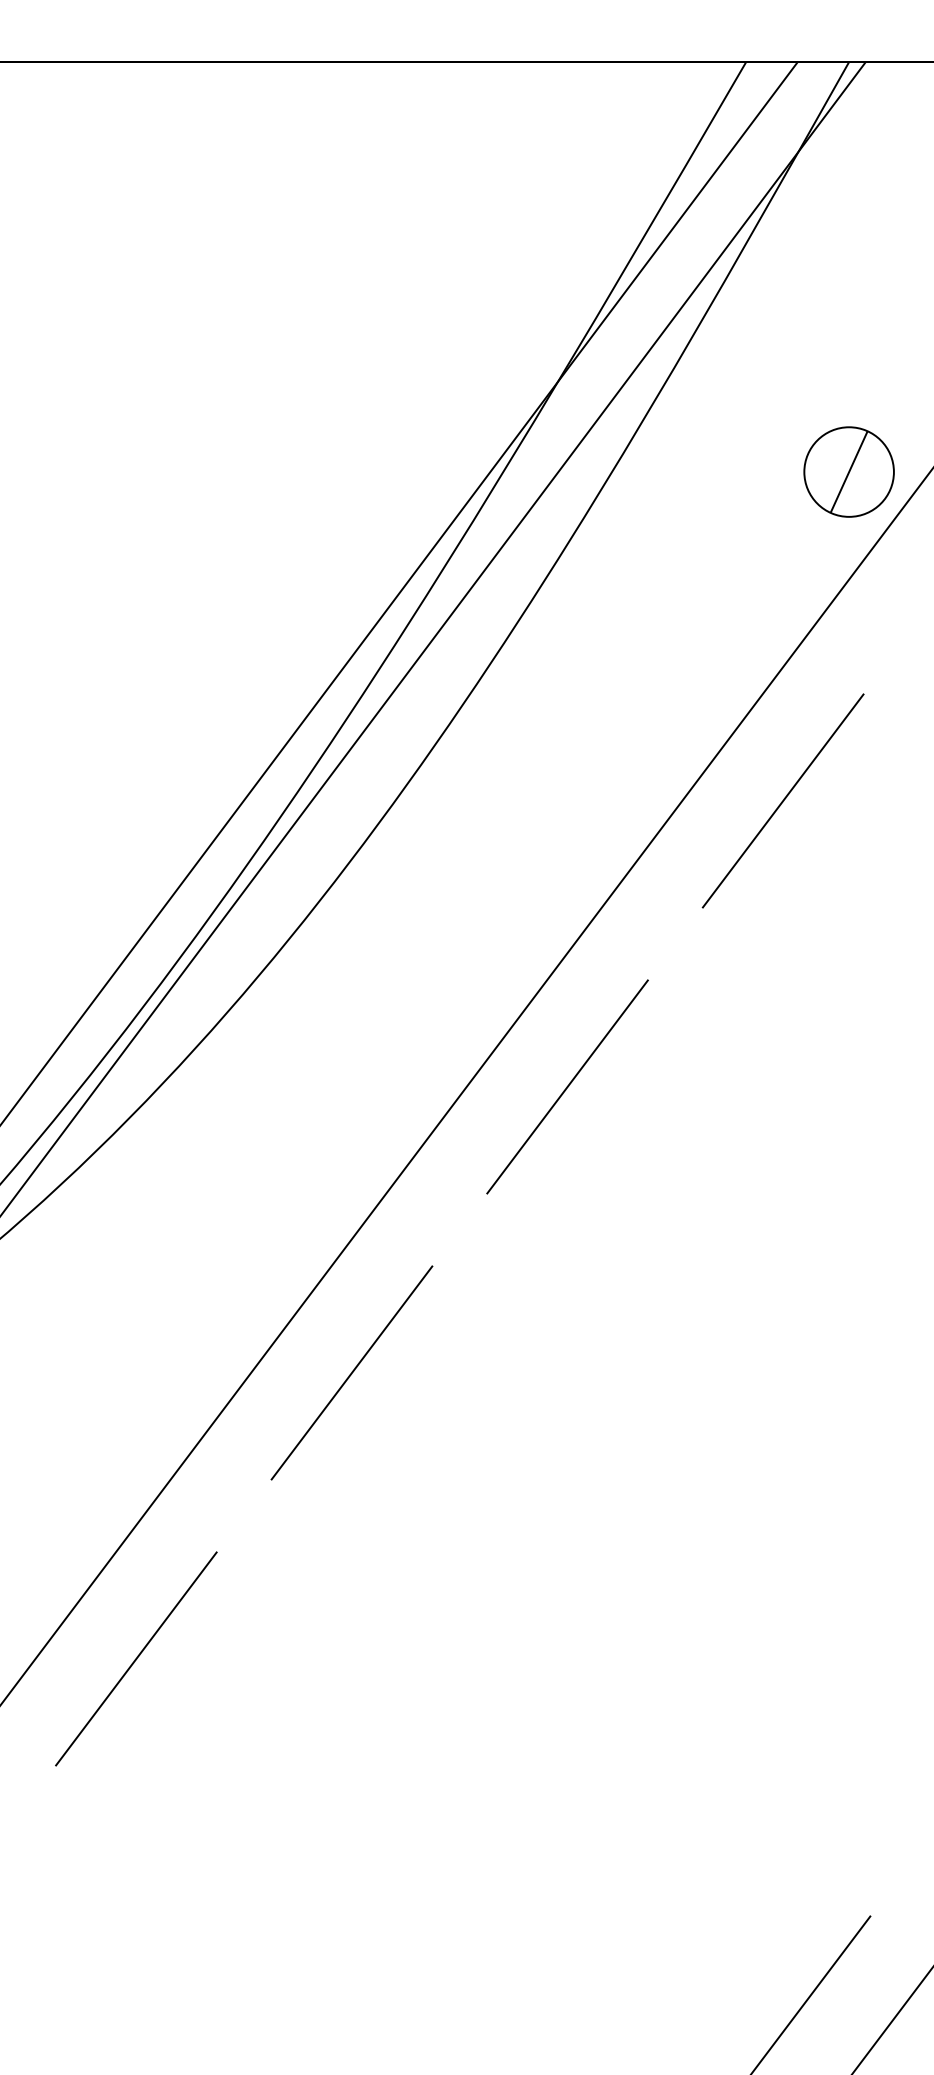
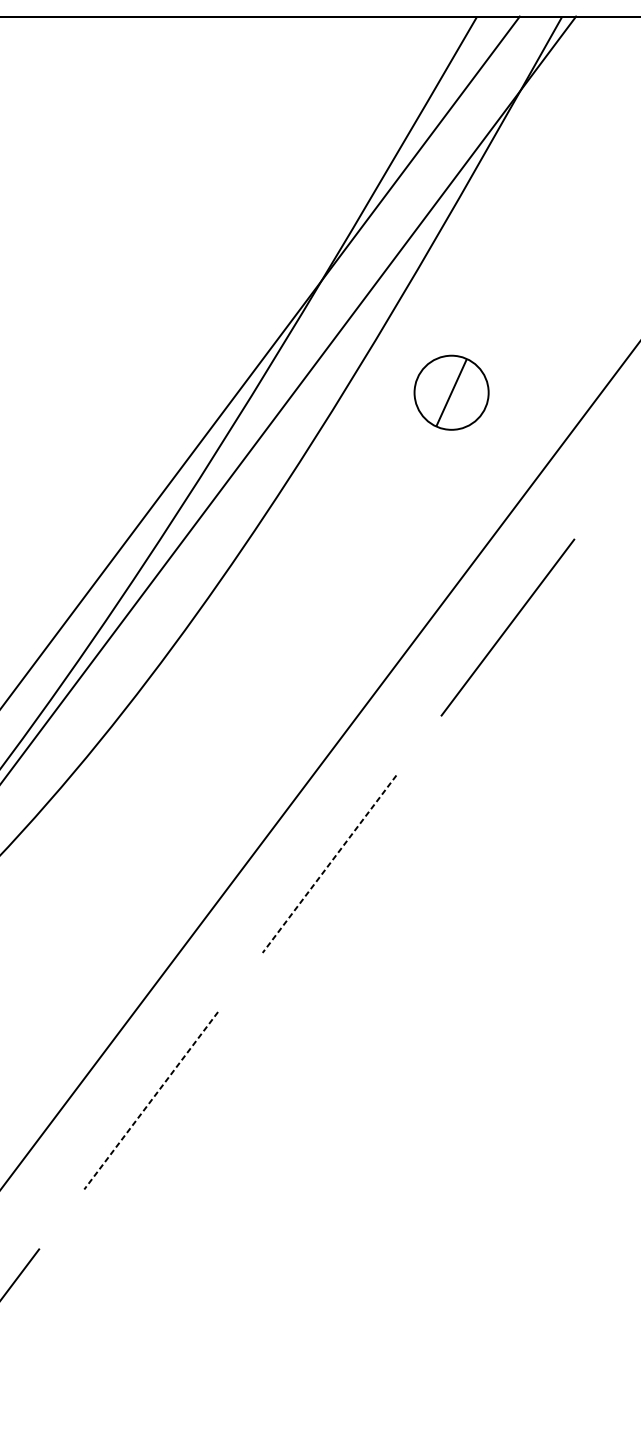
part: (848, 471) -> (451, 392), moved
line: (567, 1087) -> (329, 864), solid -> dashed
line: (351, 1373) -> (150, 1101), solid -> dashed

